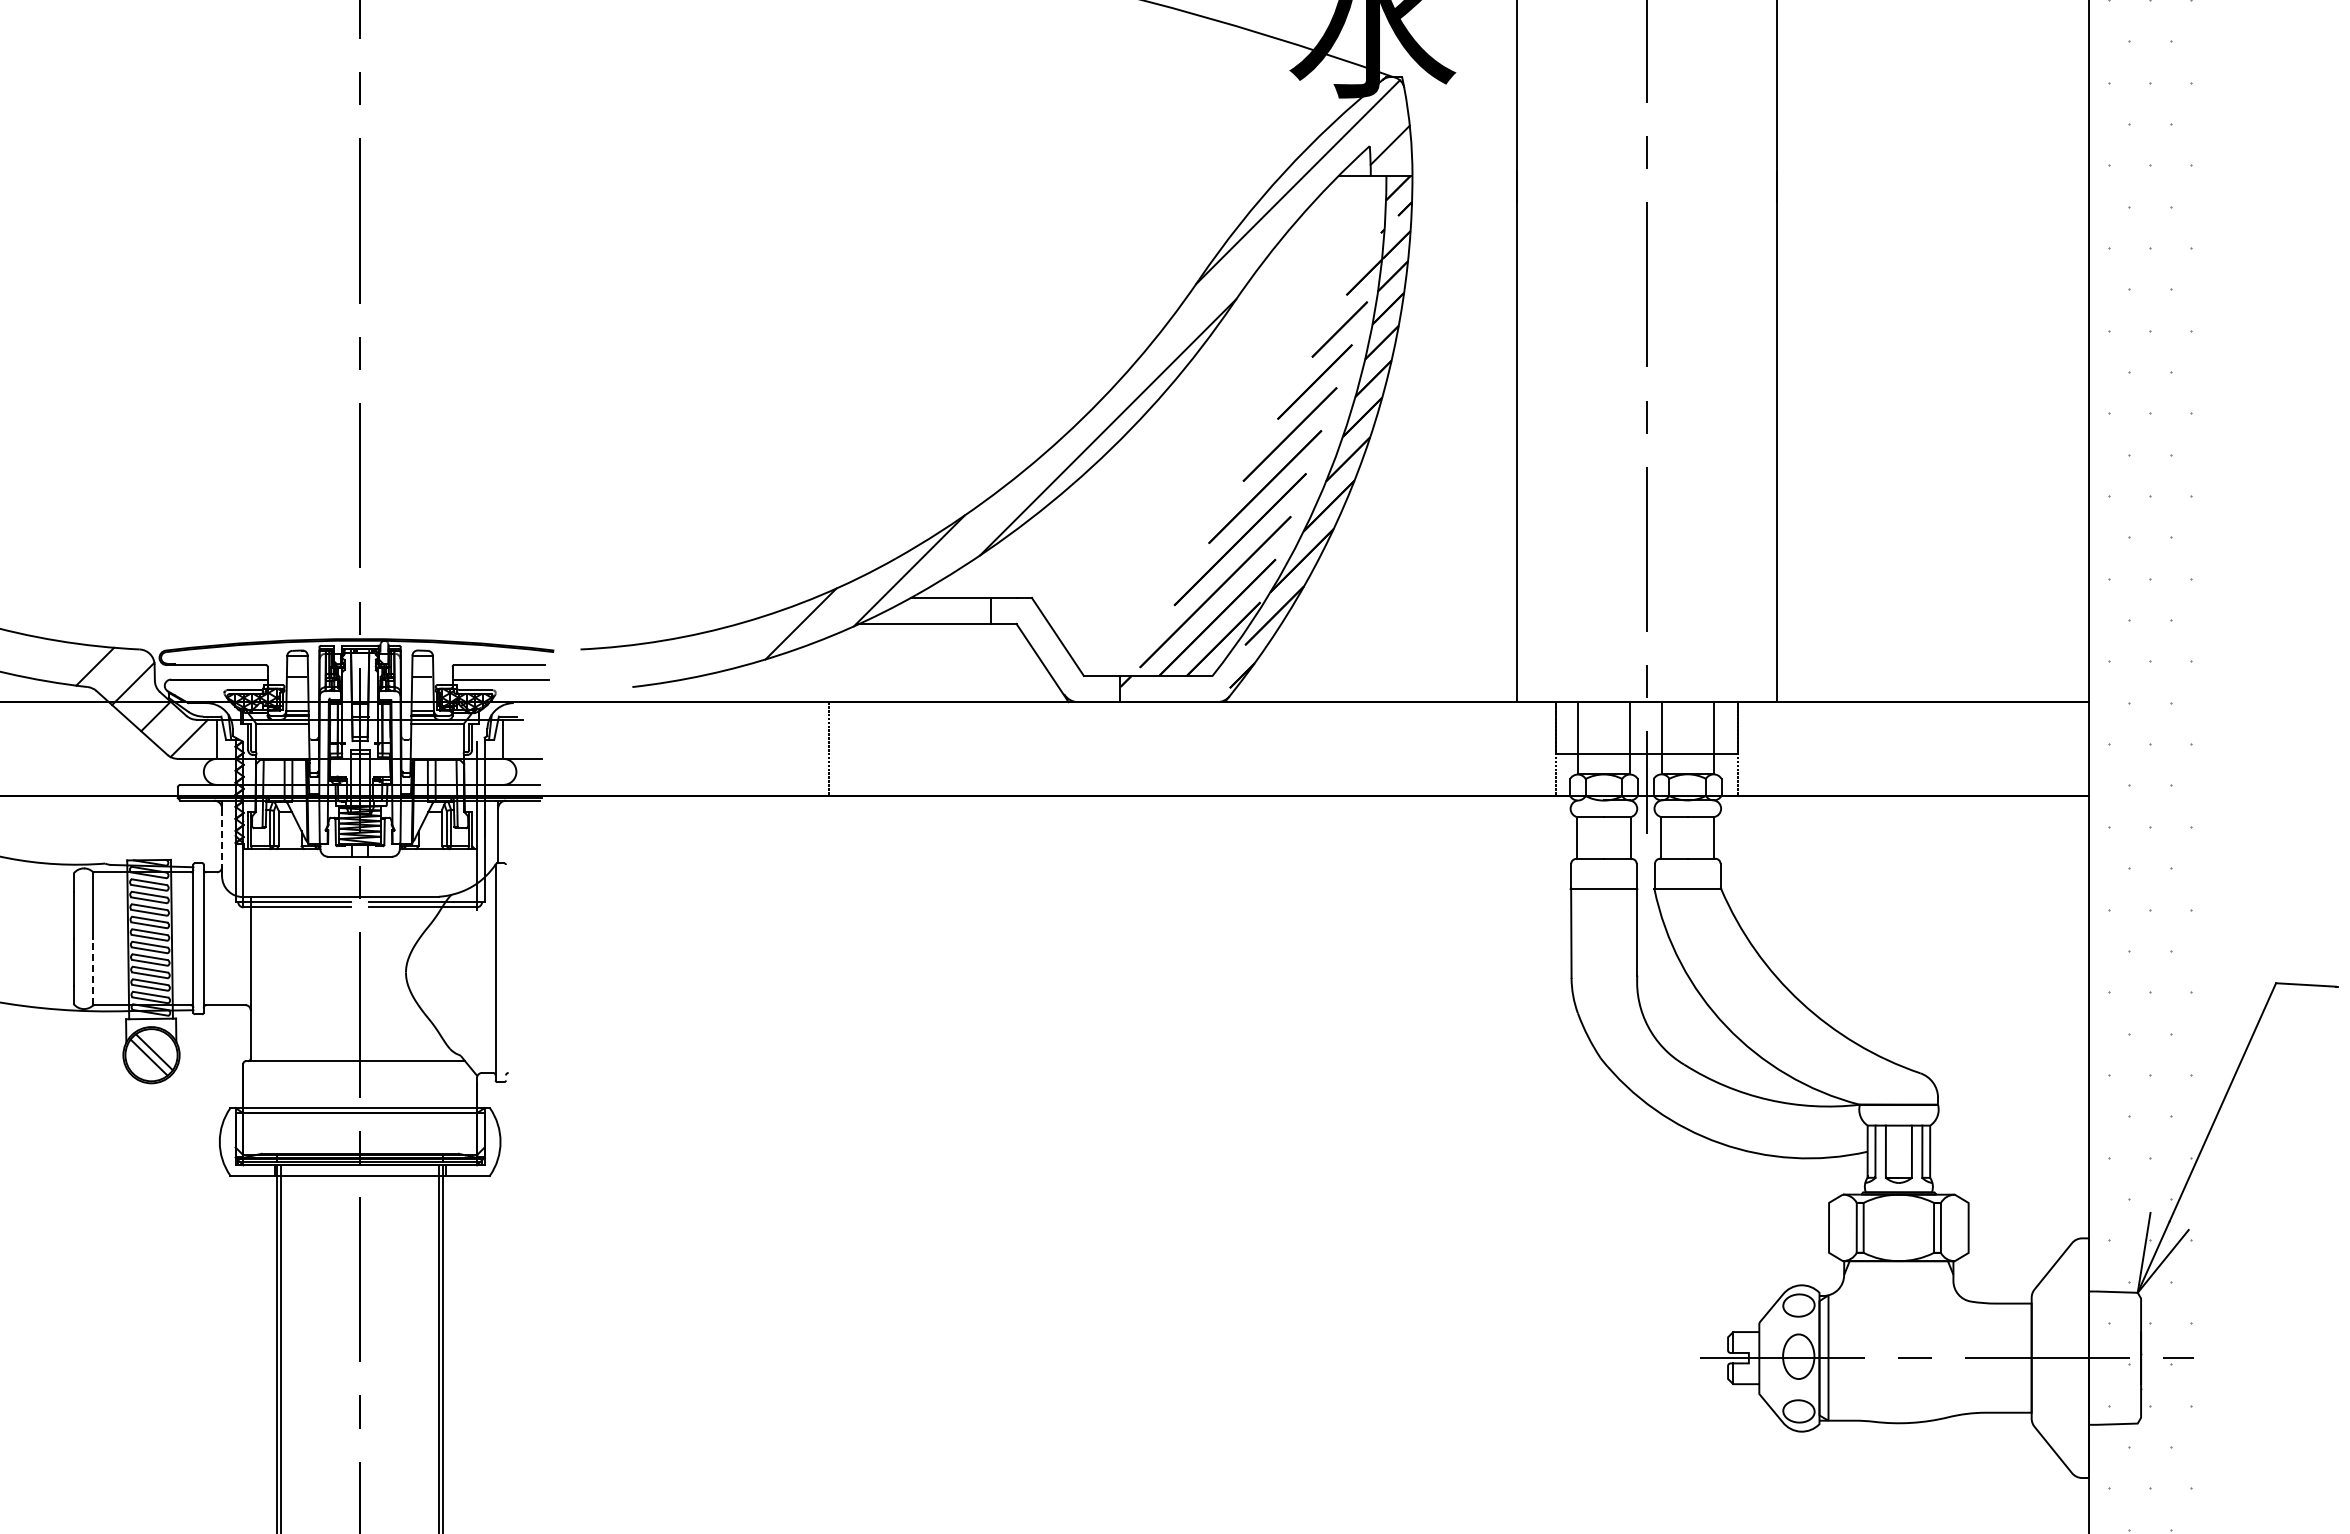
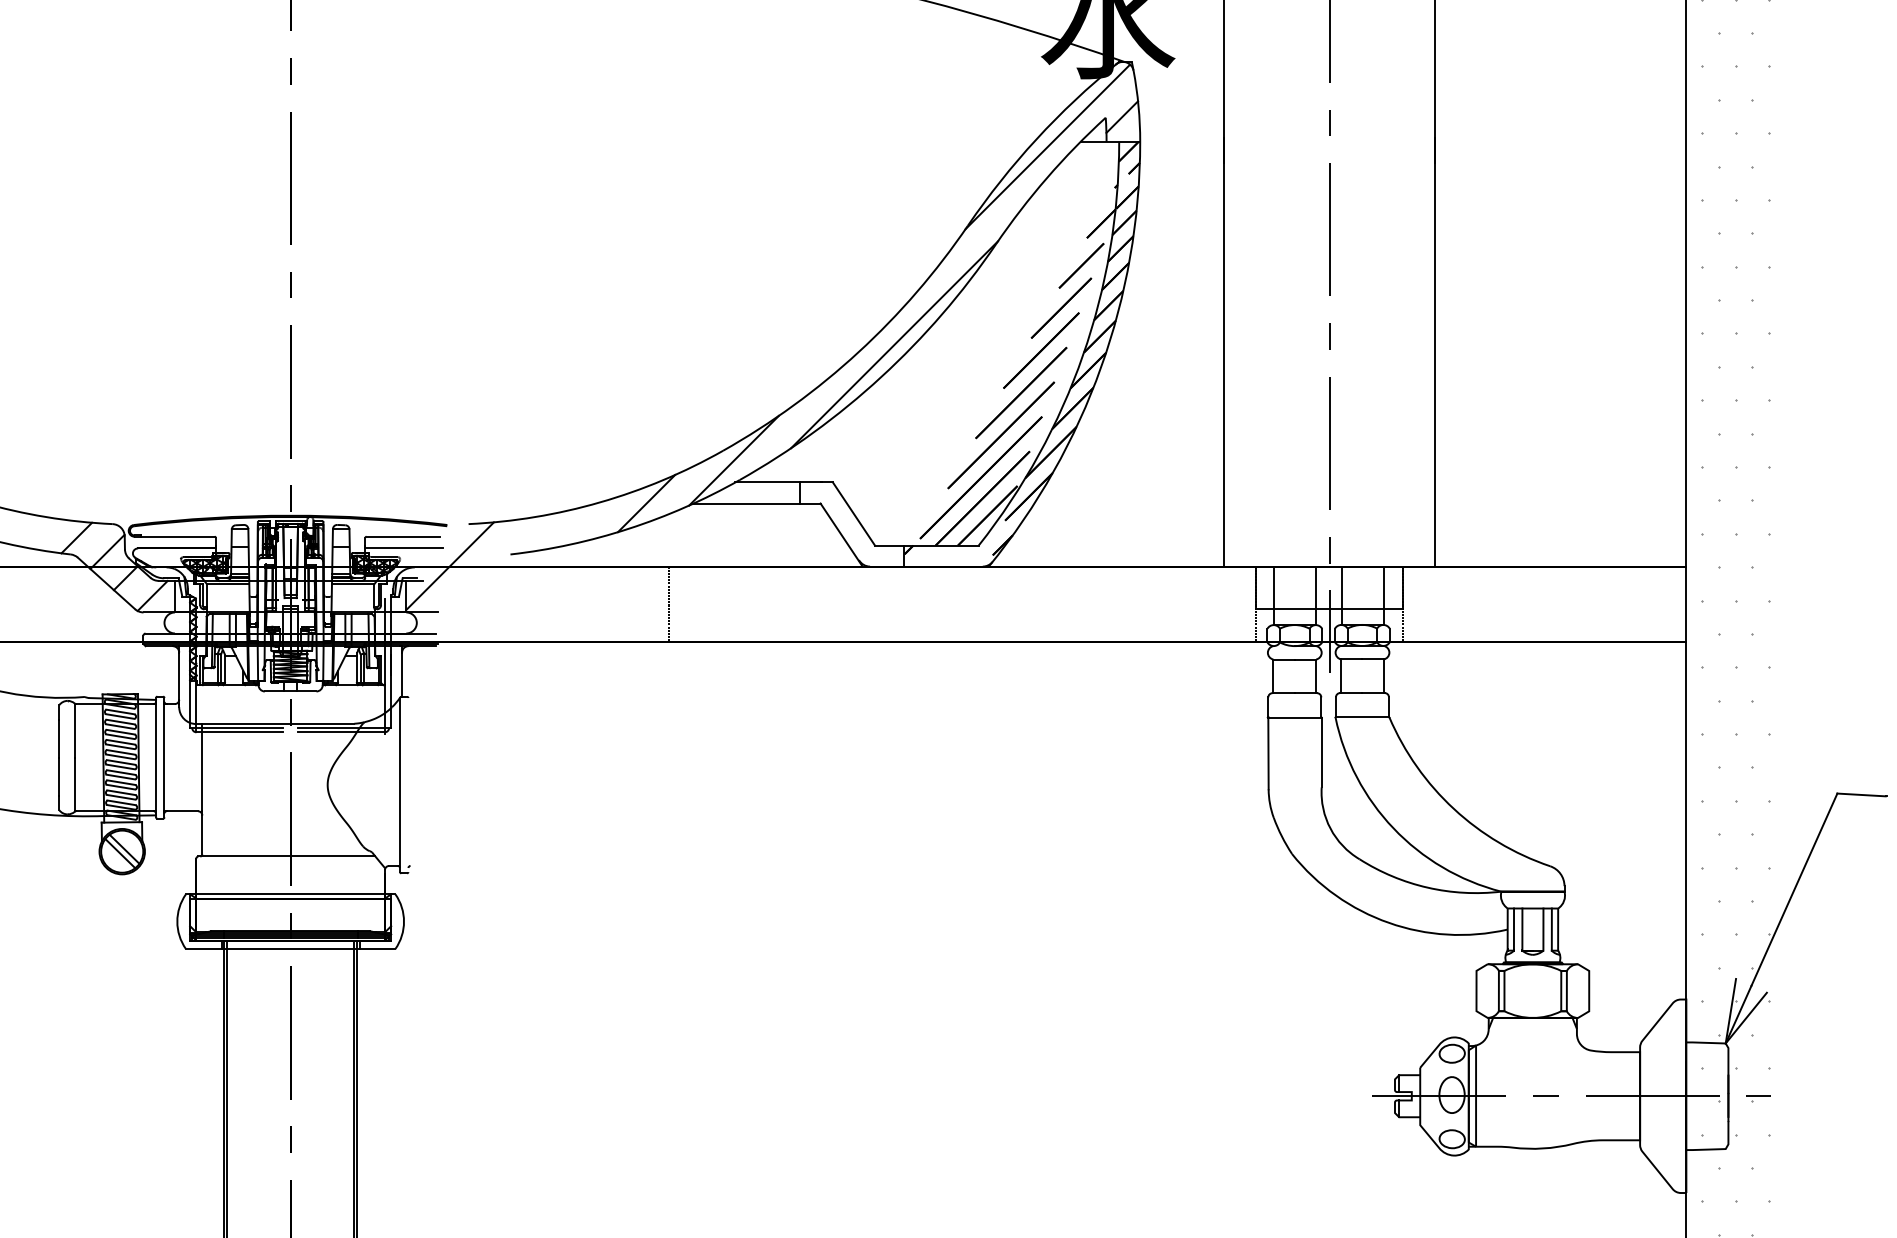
line: (557, 701) -> (449, 566), added
line: (222, 838) -> (179, 676), dashed -> solid
line: (93, 971) -> (75, 784), dashed -> solid

